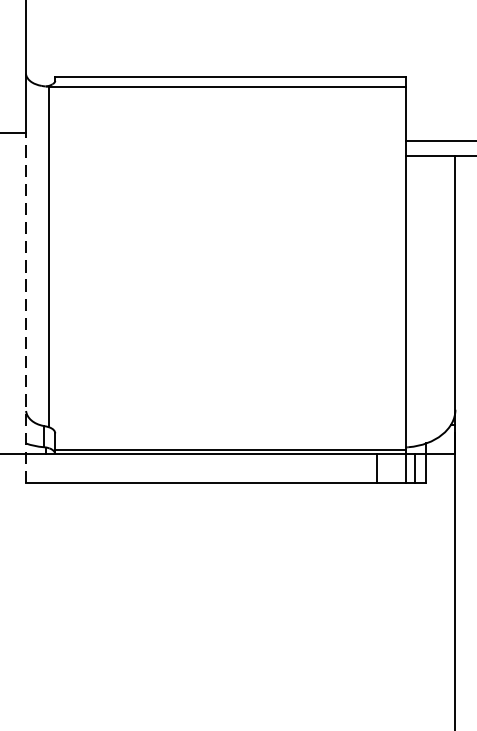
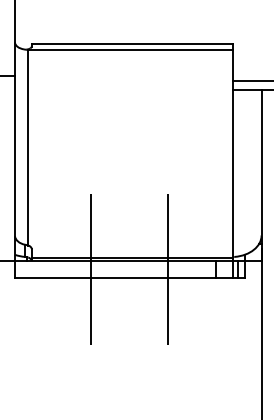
line: (25, 307) -> (14, 176), dashed -> solid
line: (159, 467) -> (91, 268), added
line: (293, 467) -> (168, 268), added

